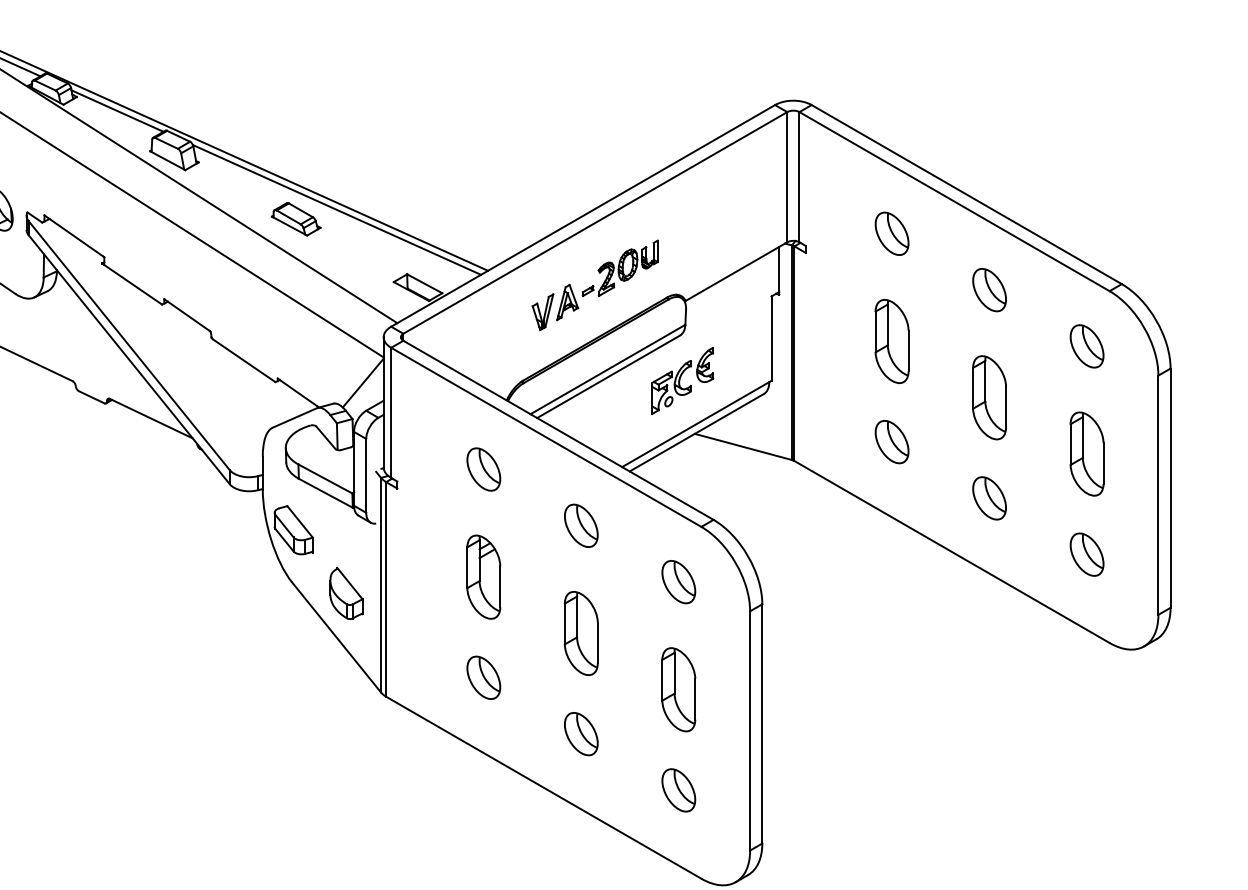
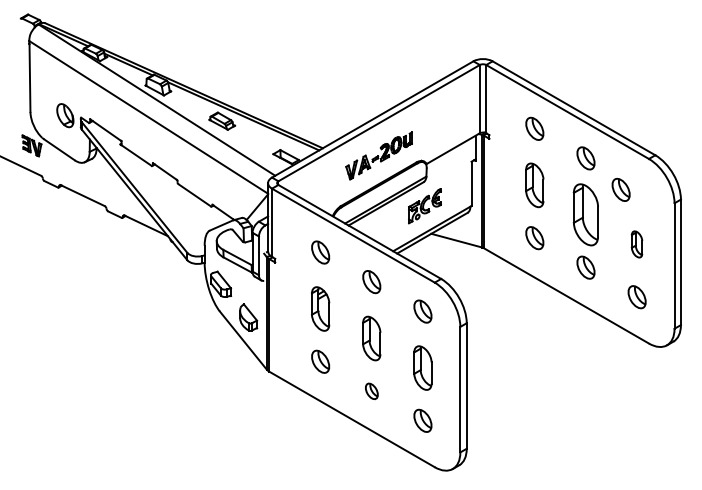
part: (1085, 345) -> (620, 189), moved
part: (988, 397) -> (585, 214), size x1.4
part: (1085, 454) -> (636, 244), size x0.6
part: (580, 734) -> (371, 391), size x0.7

